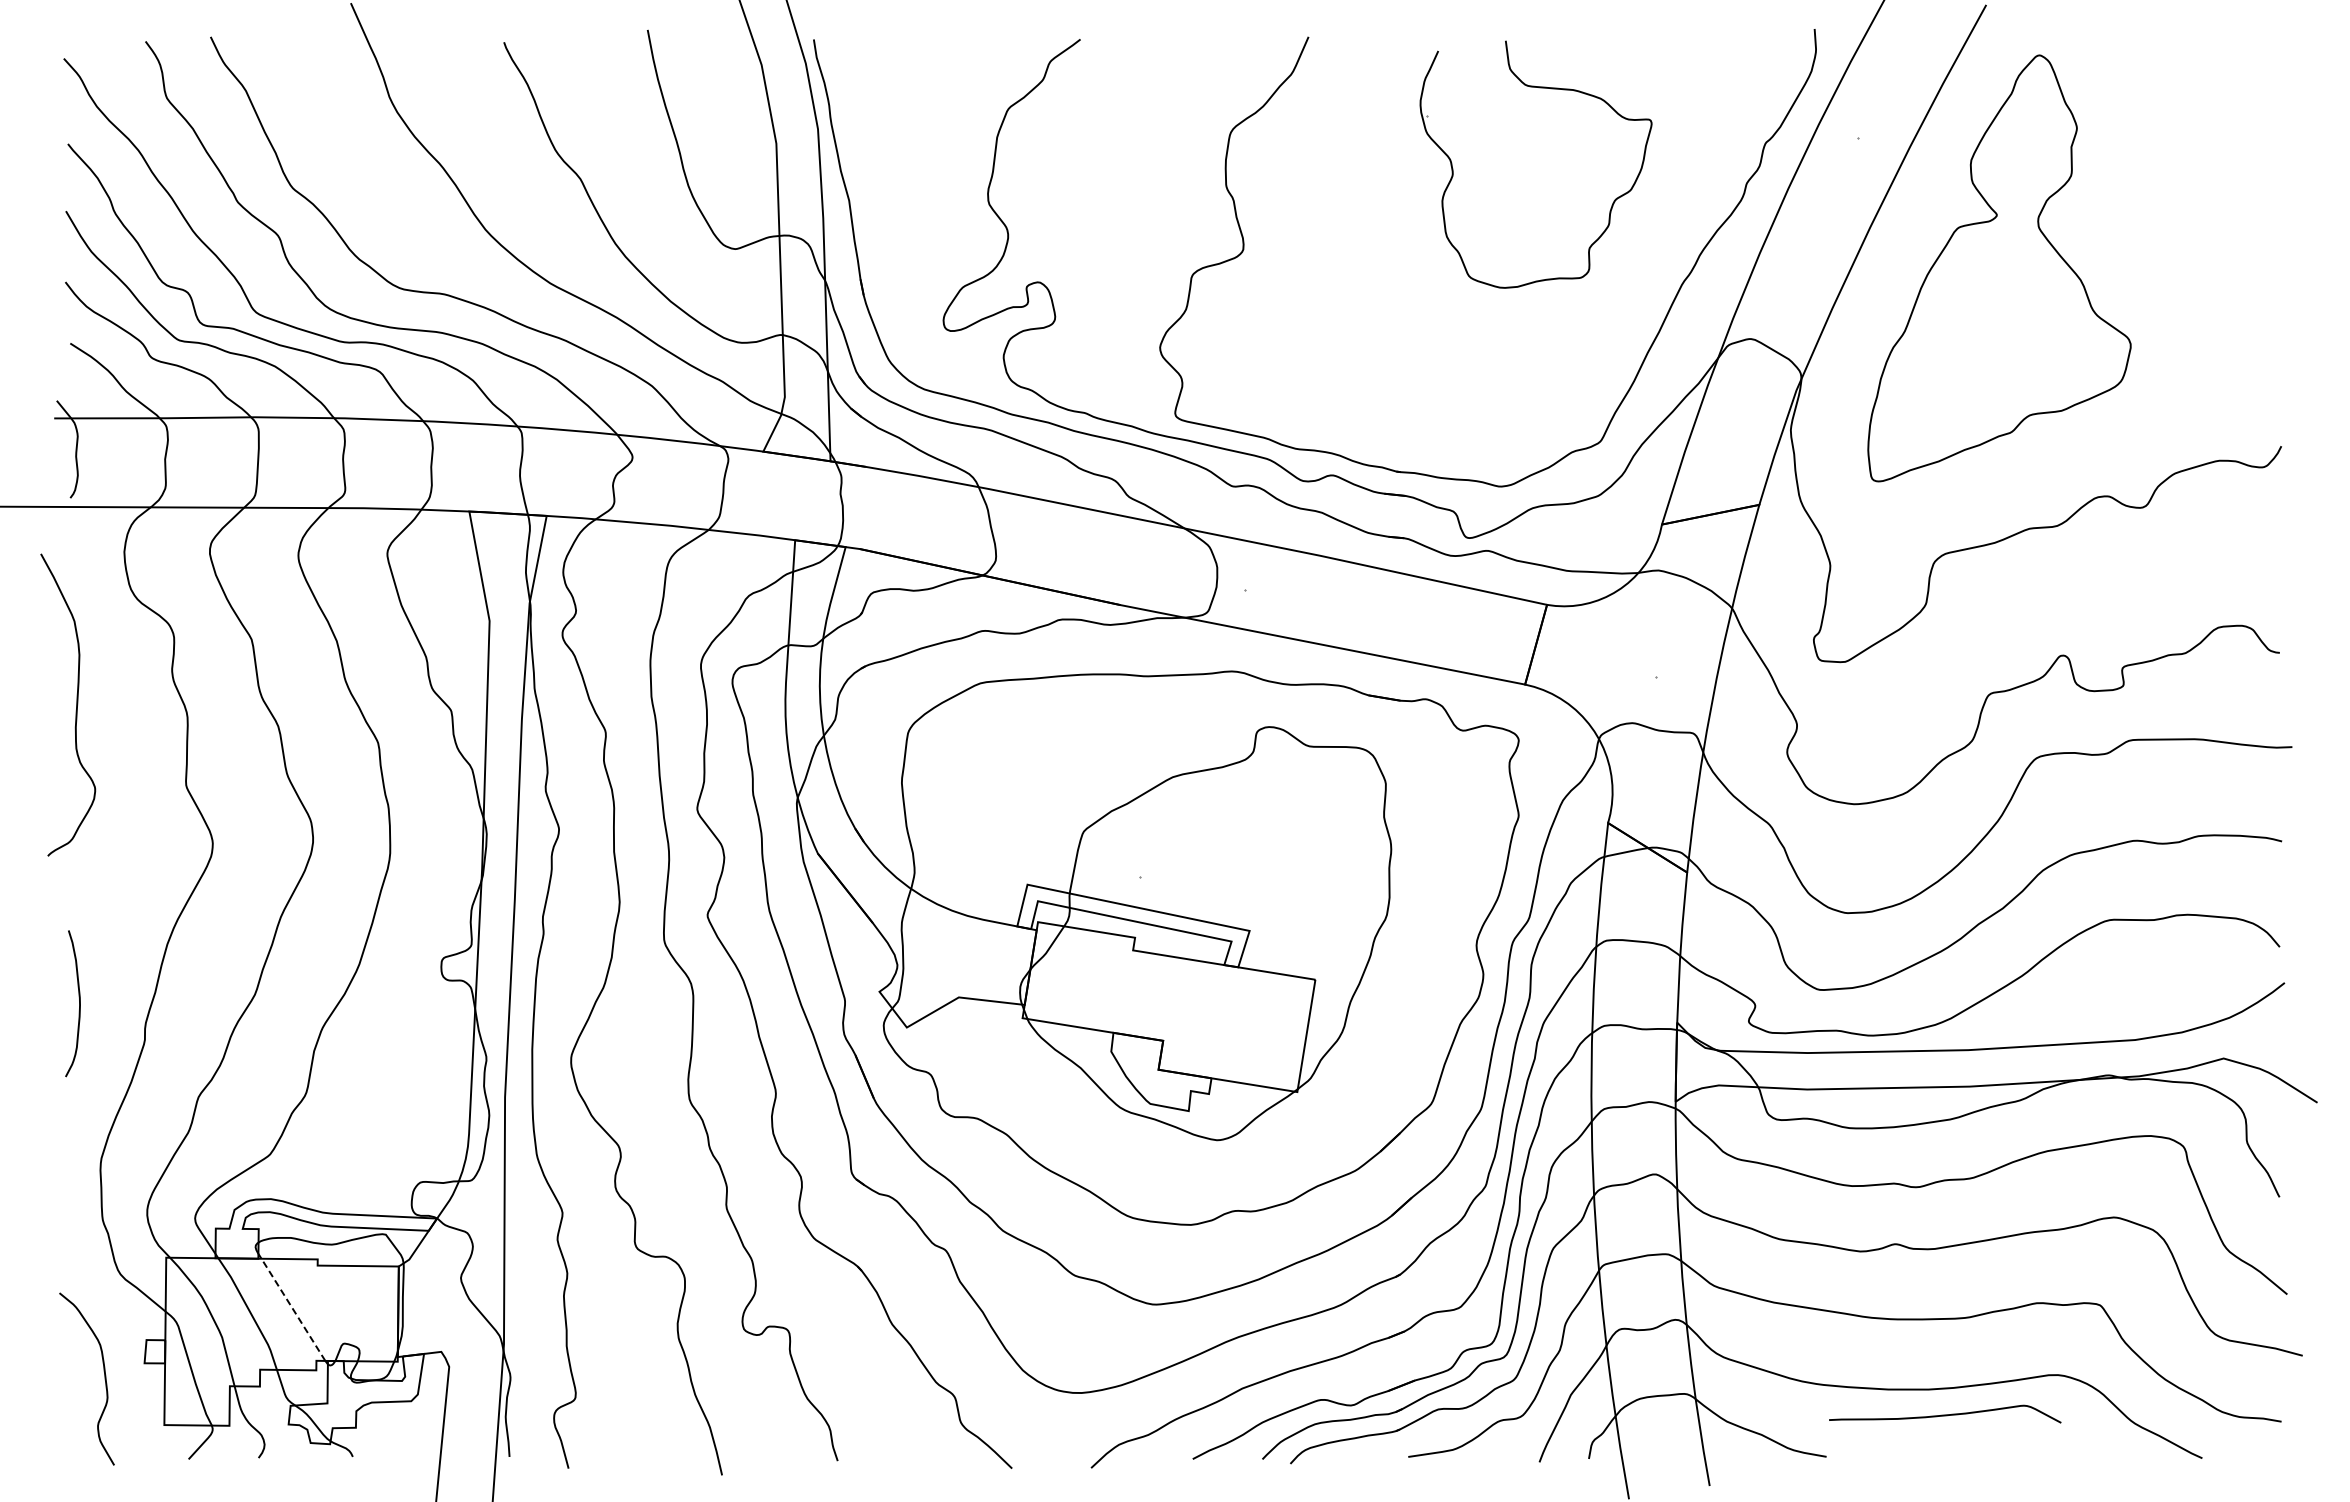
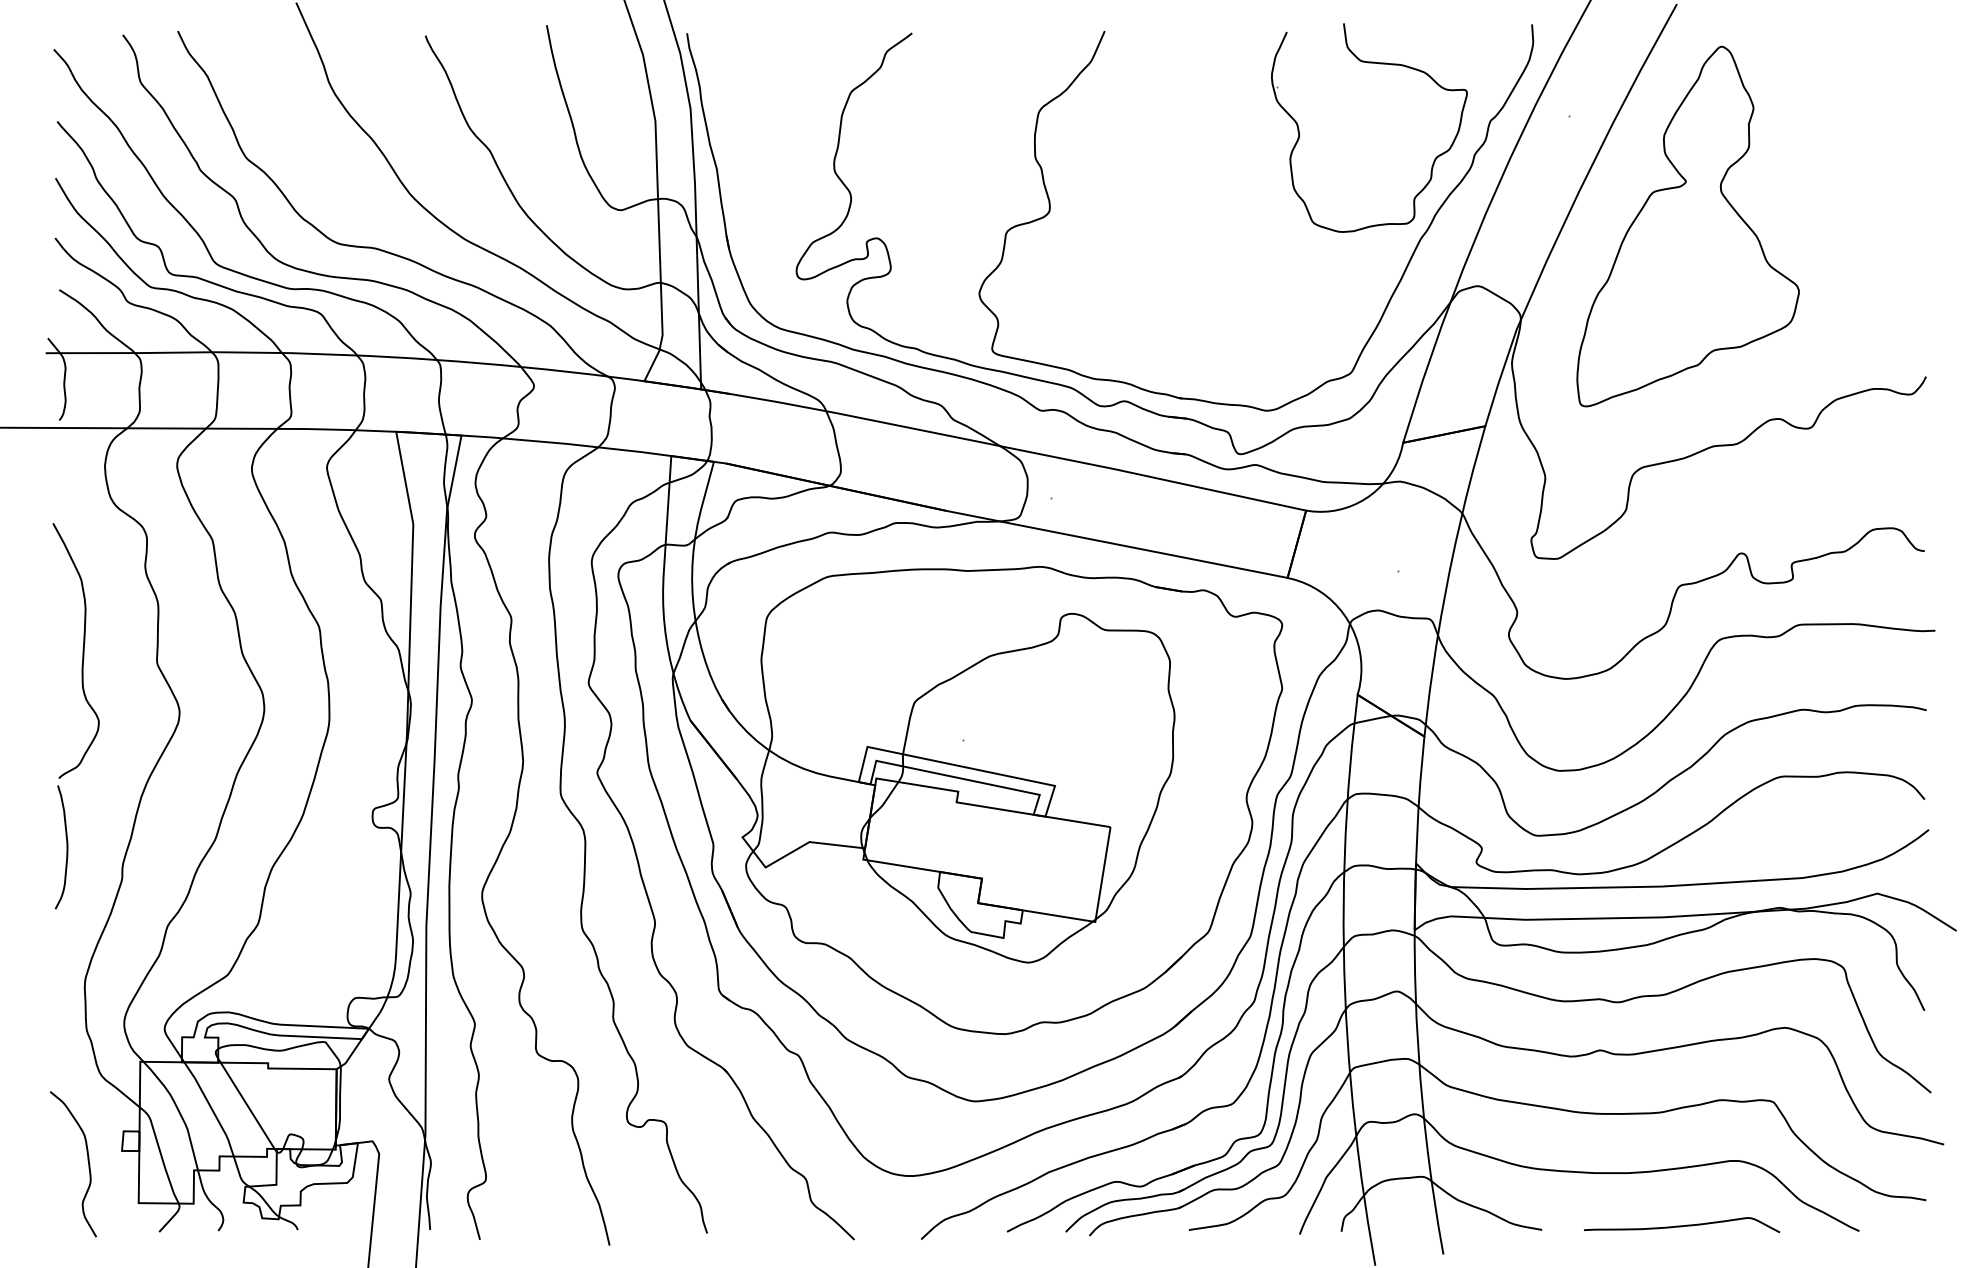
part: (1539, 88) -> (1372, 63), moved
curve: (76, 704) -> (83, 650), moved
line: (293, 1309) -> (247, 1105), dashed -> solid
curve: (1945, 1414) -> (1682, 1225), moved

